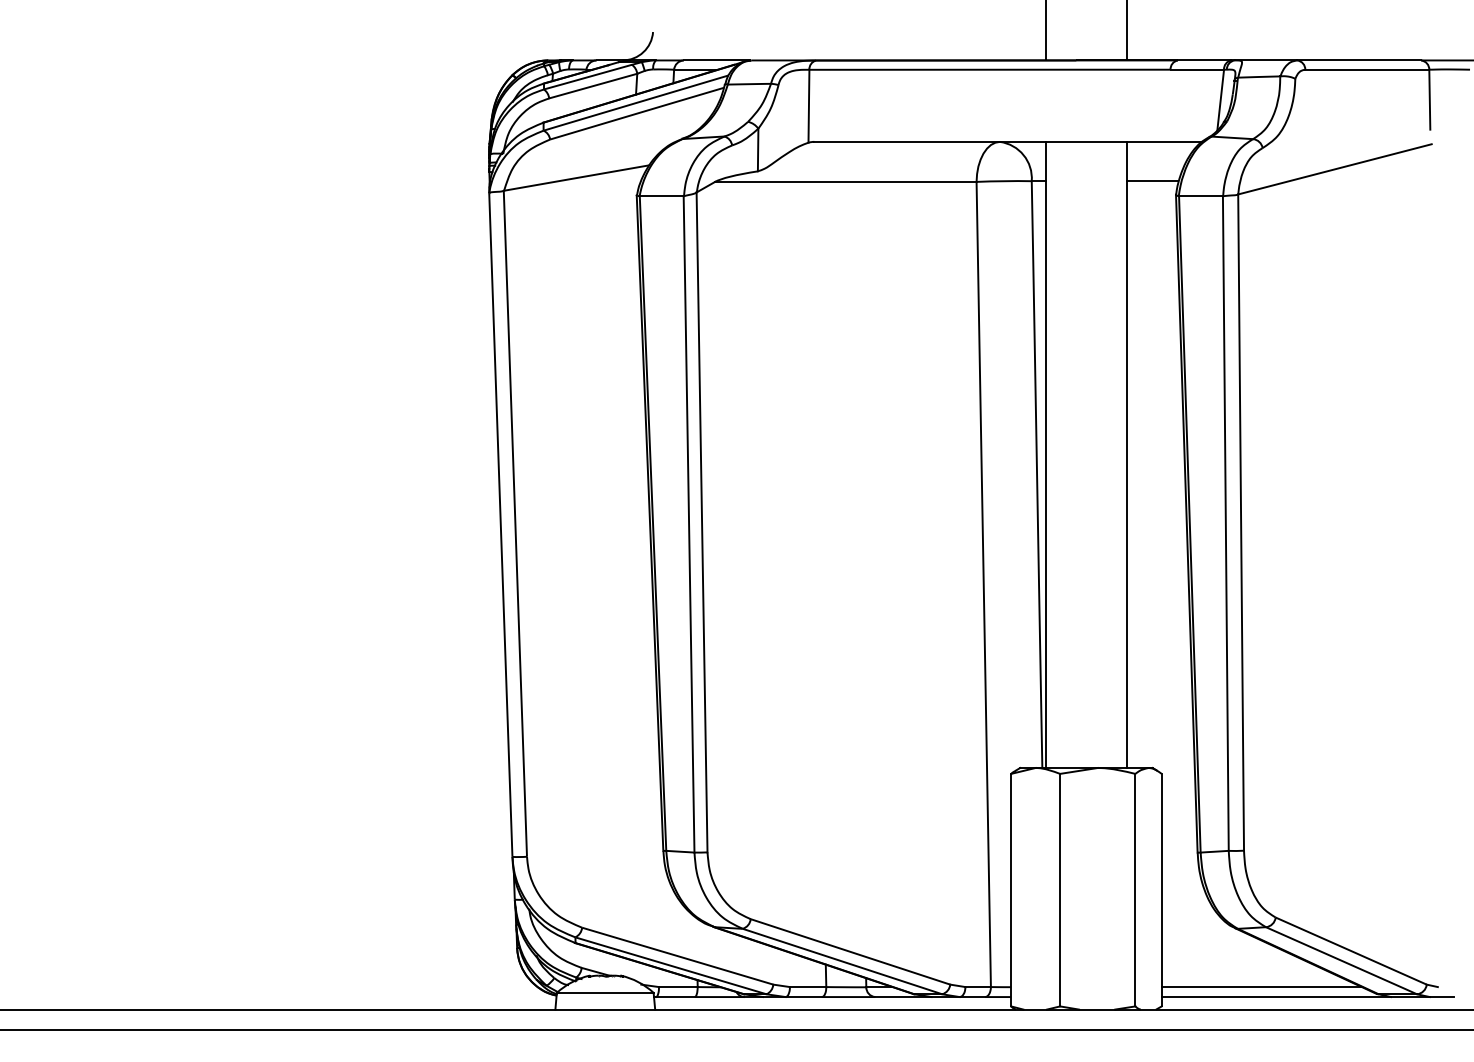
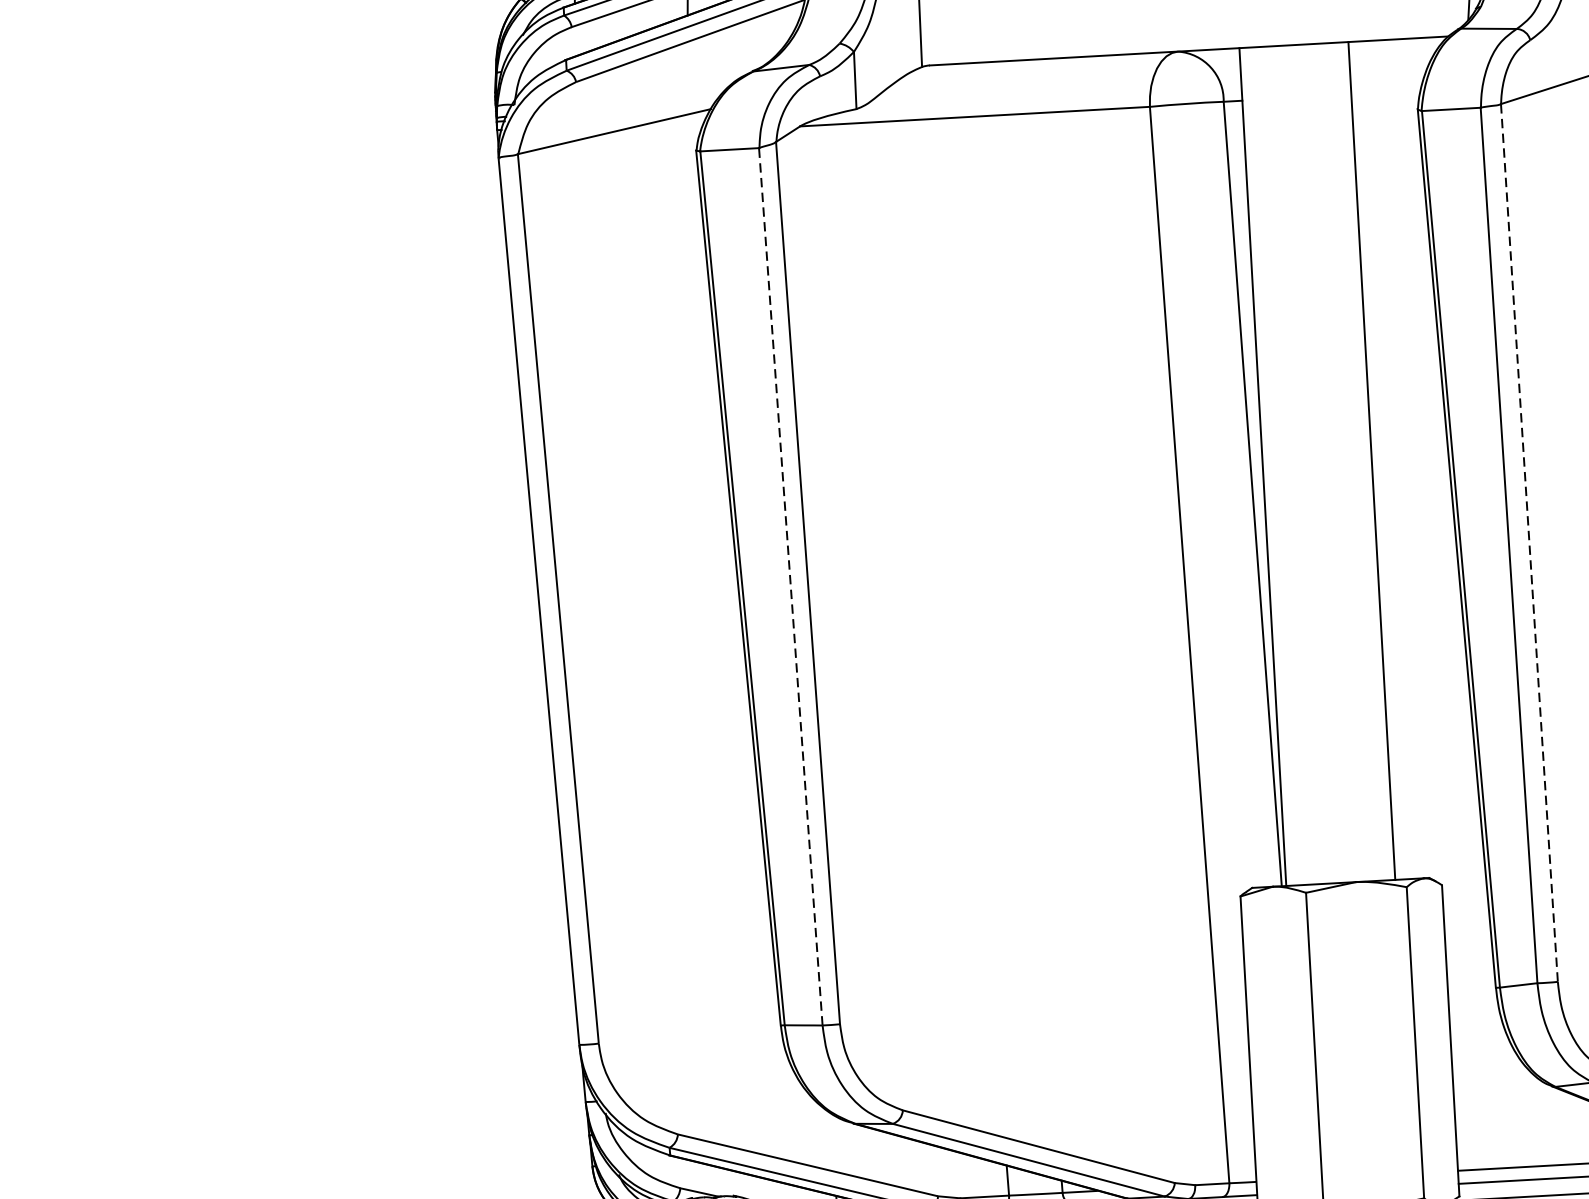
line: (1152, 181) -> (1385, 93), removed
line: (689, 523) -> (791, 585), solid -> dashed
line: (1241, 523) -> (1530, 544), solid -> dashed

